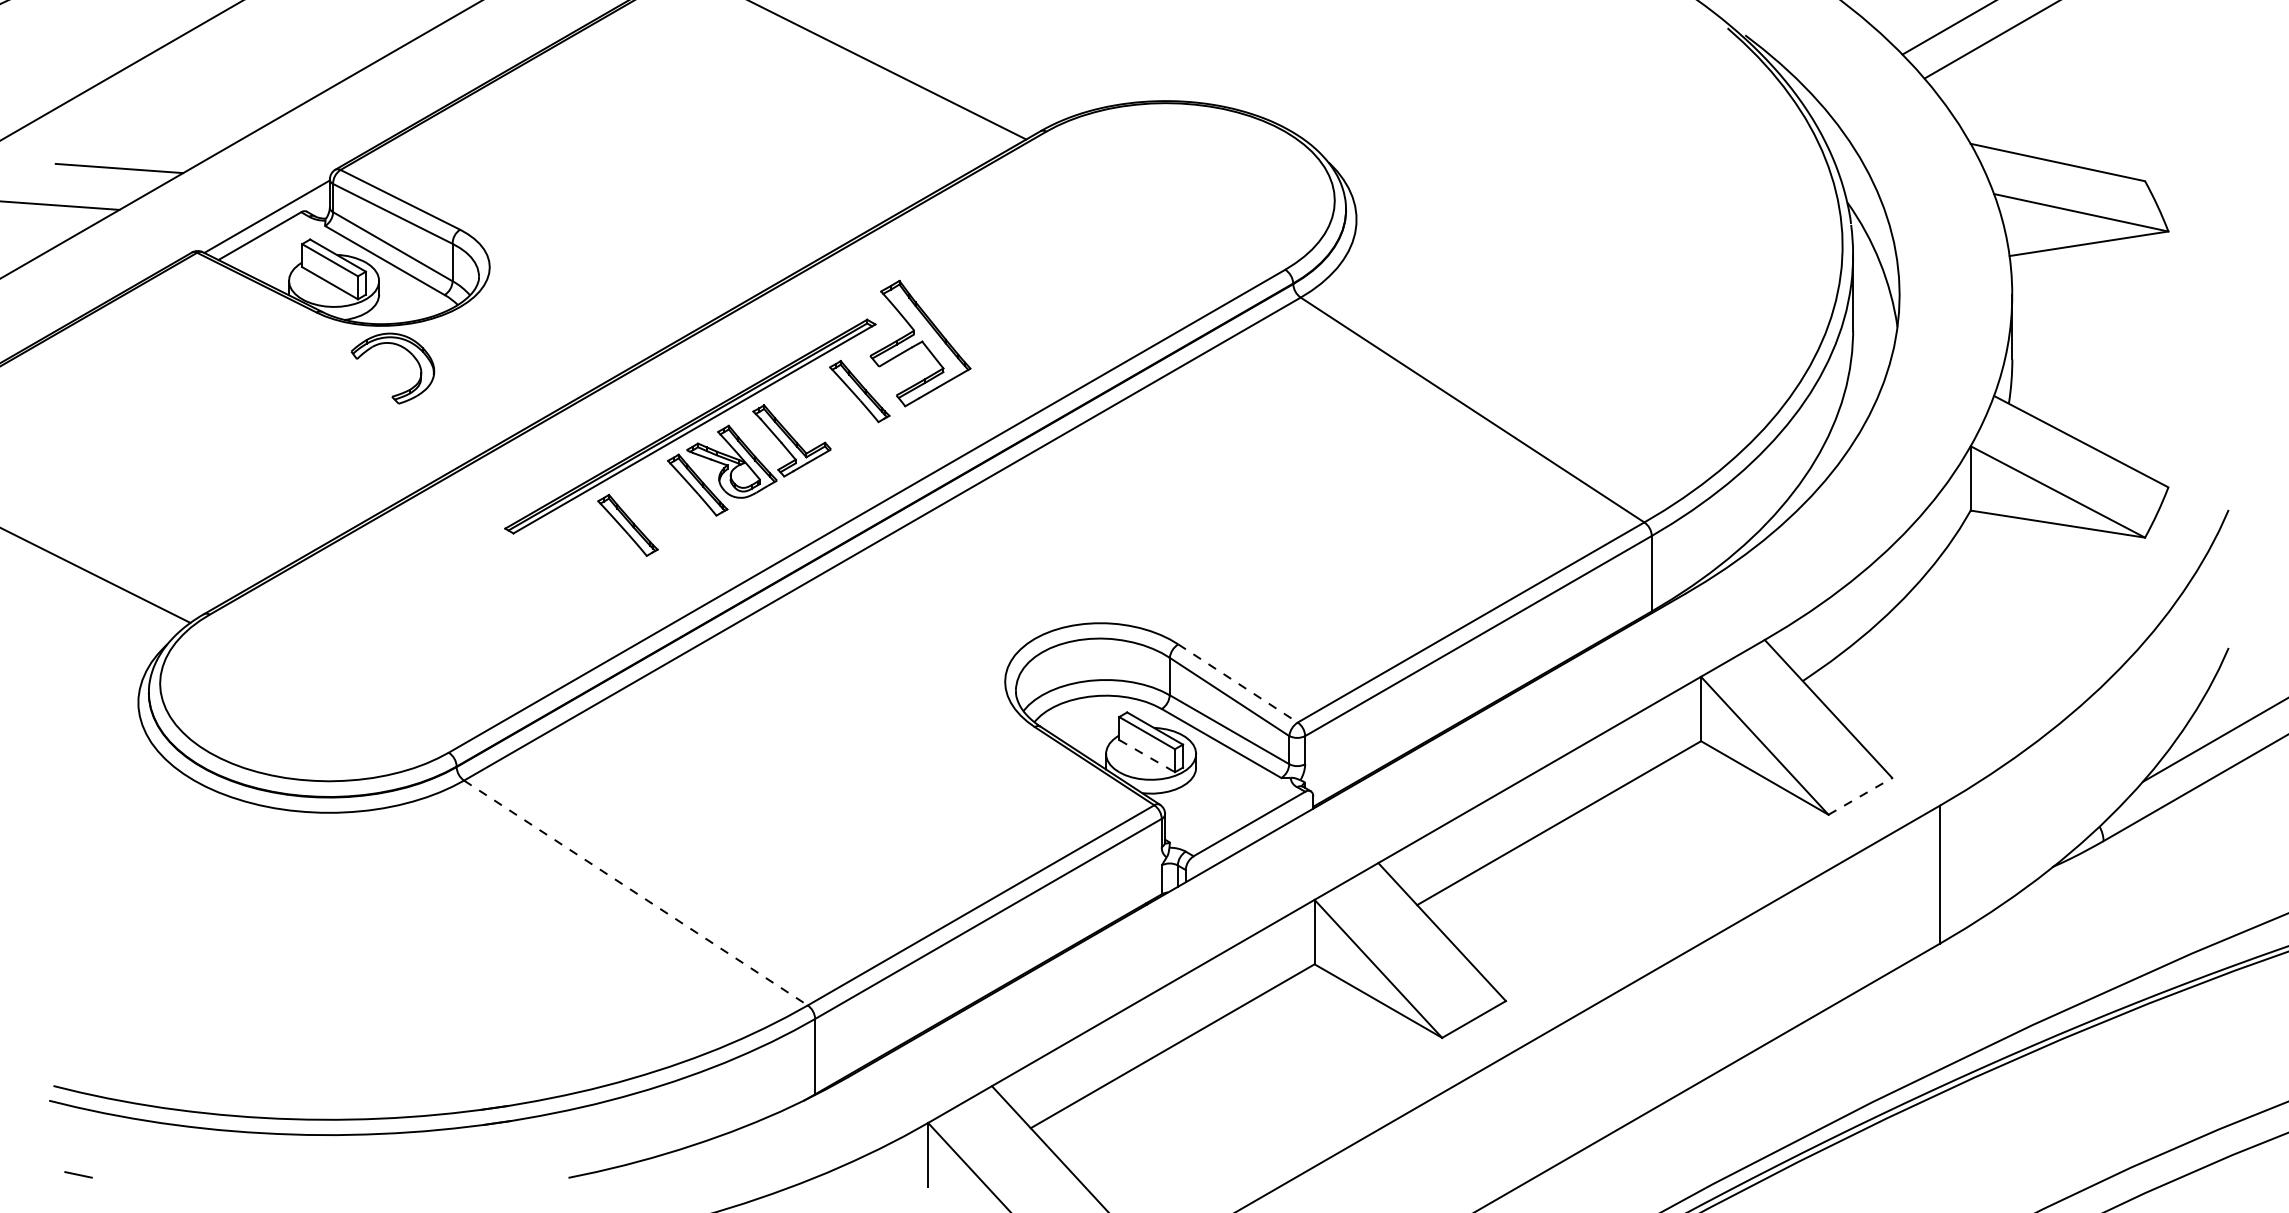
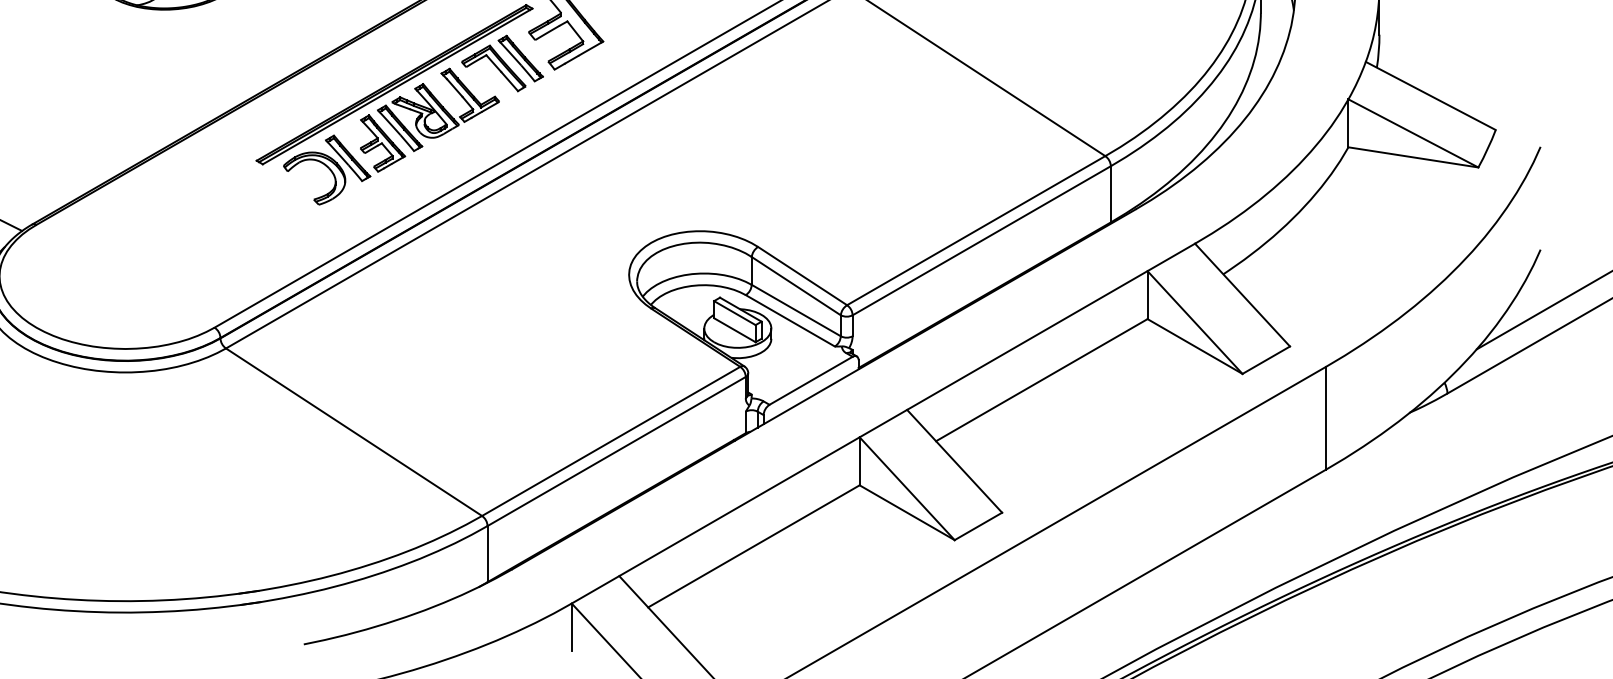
part: (402, 348) -> (321, 163), moved
part: (823, 404) -> (493, 68), added
part: (674, 505) -> (382, 143), added
line: (1238, 683) -> (802, 276), dashed -> solid
line: (1147, 756) -> (735, 330), dashed -> solid
line: (1860, 796) -> (1266, 360), dashed -> solid
line: (636, 893) -> (354, 432), dashed -> solid

